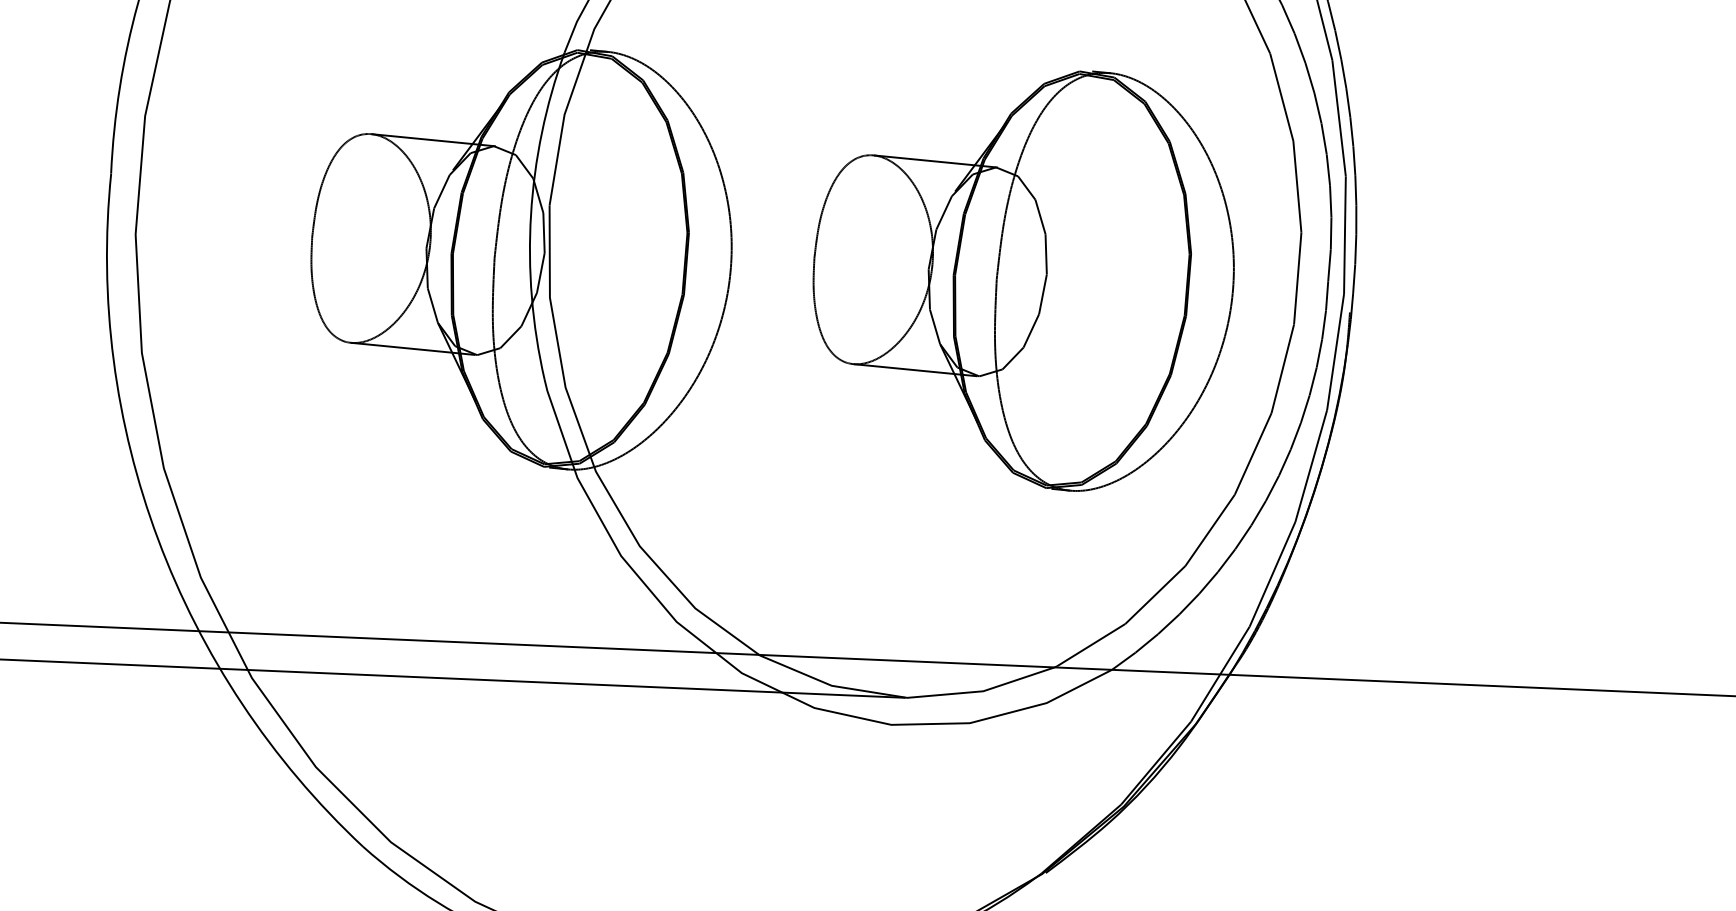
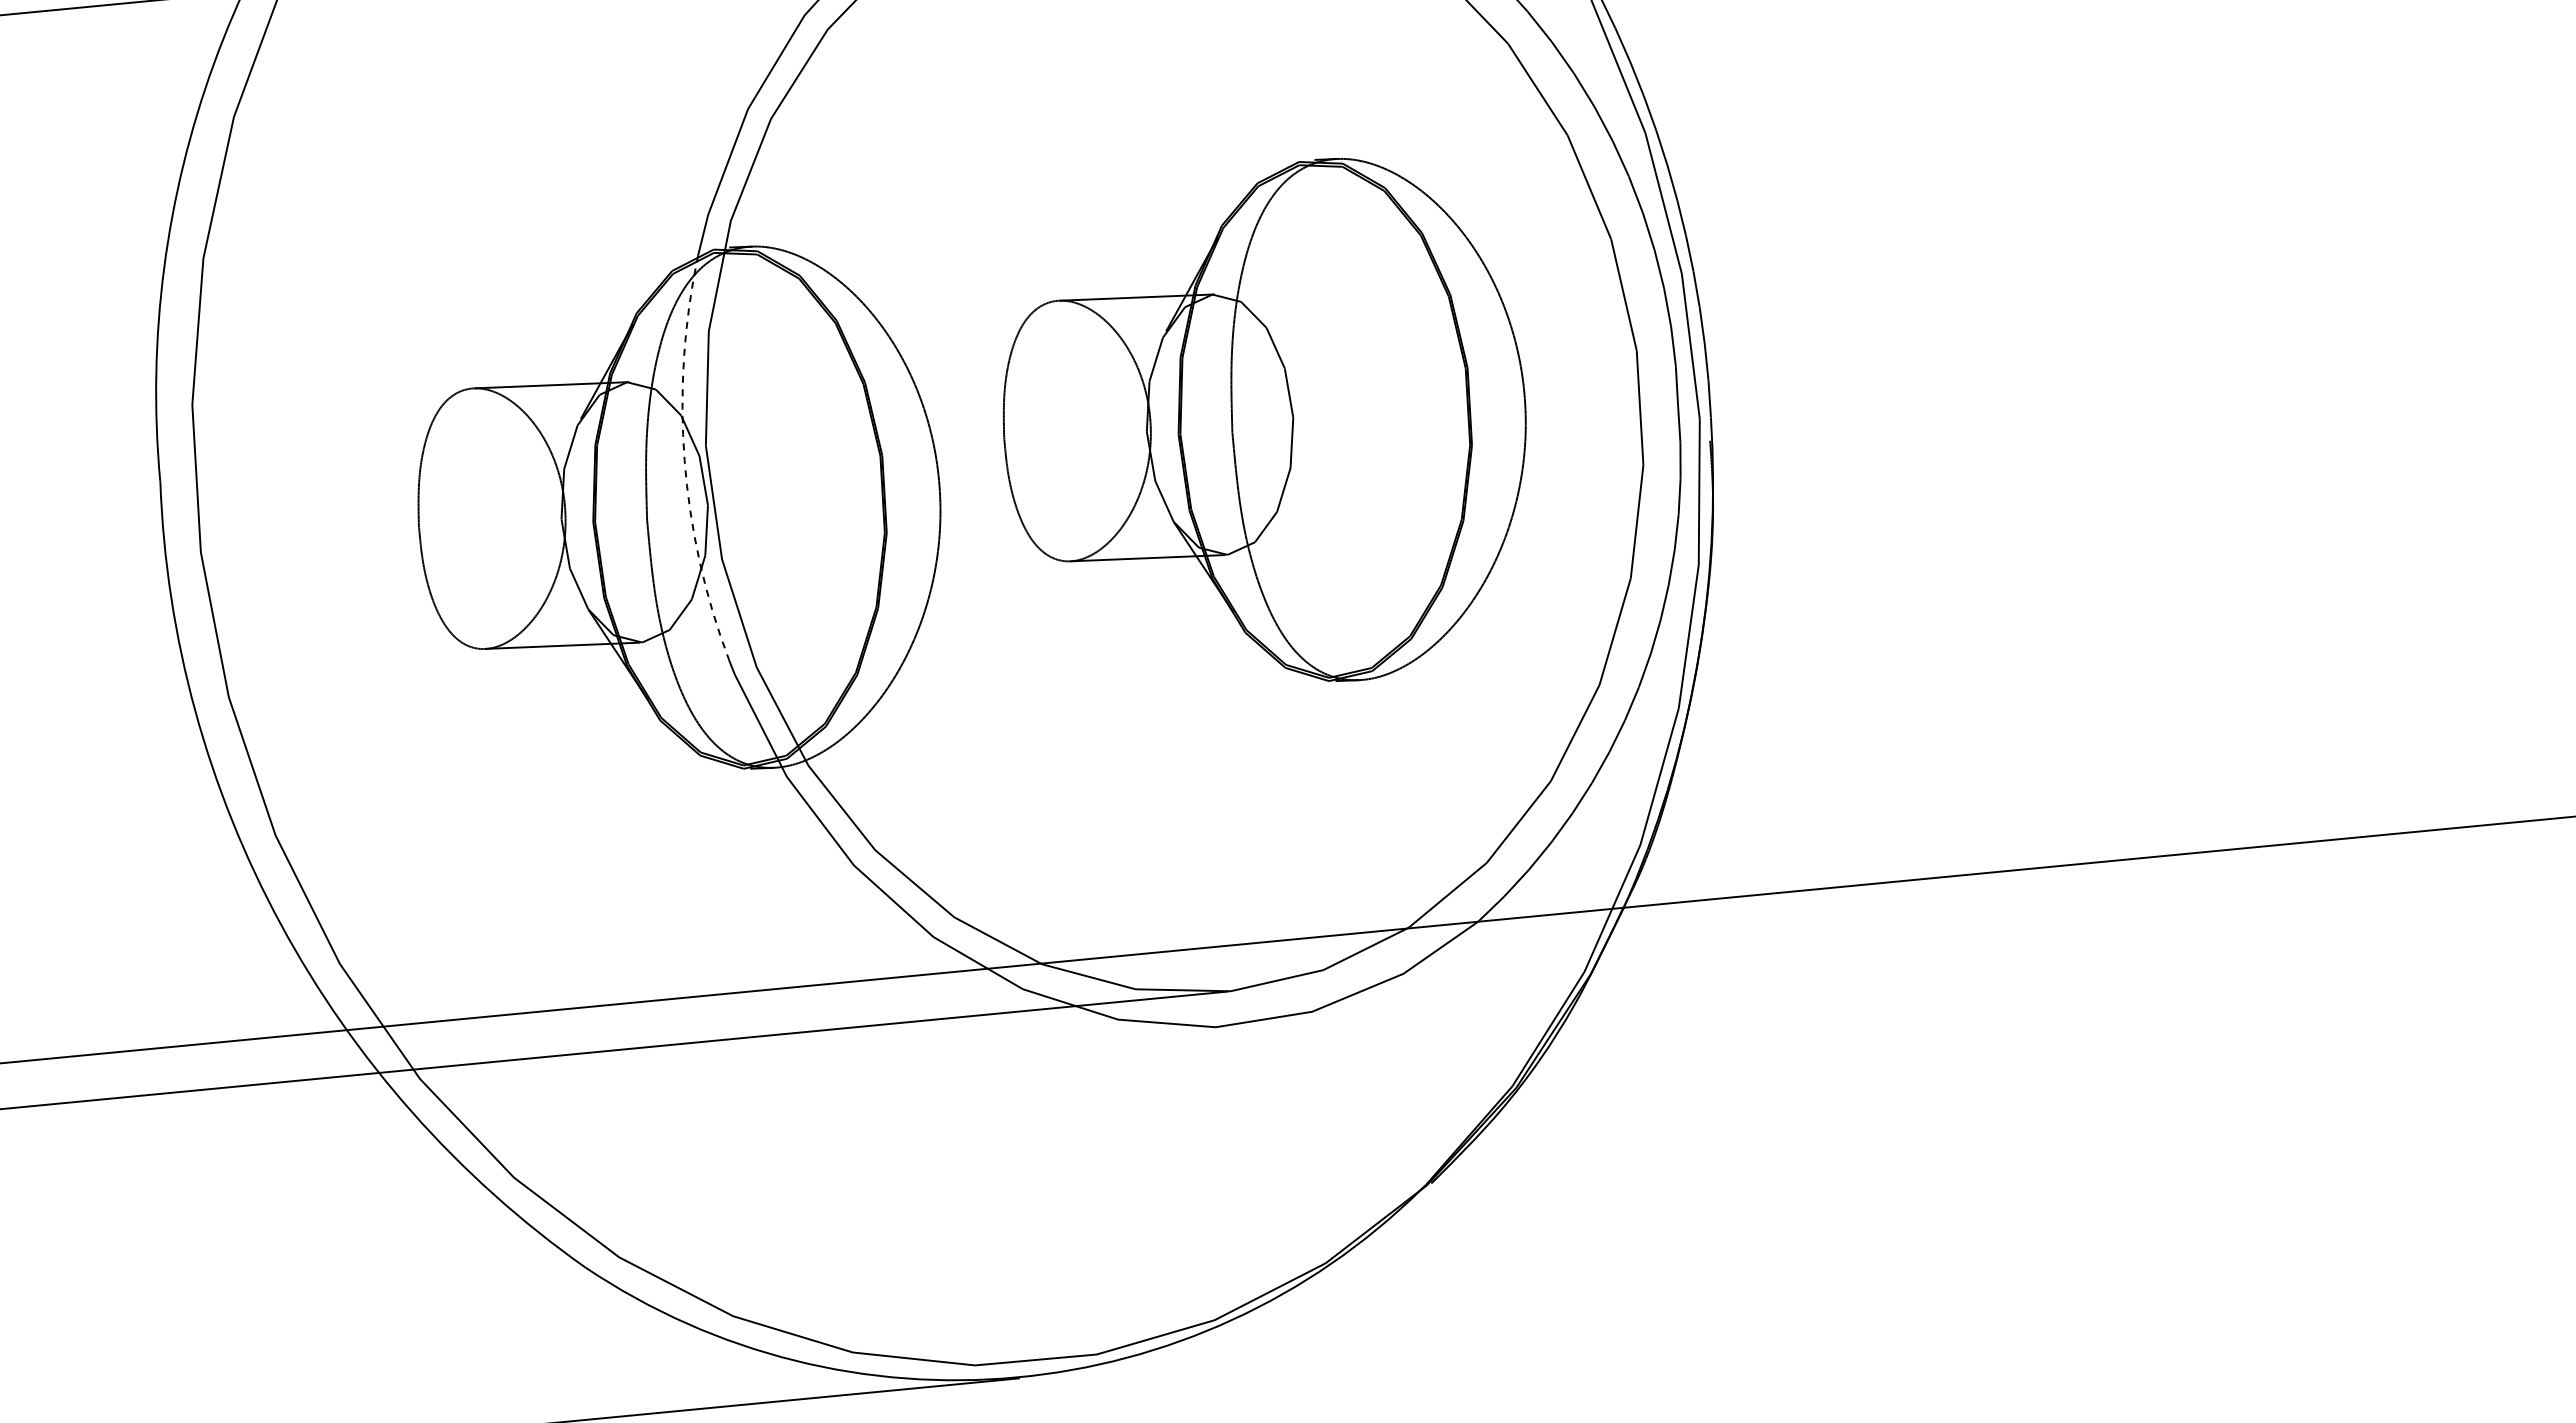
arc: (530, 214) -> (684, 460), solid -> dashed
part: (1023, 272) -> (1264, 419), moved

